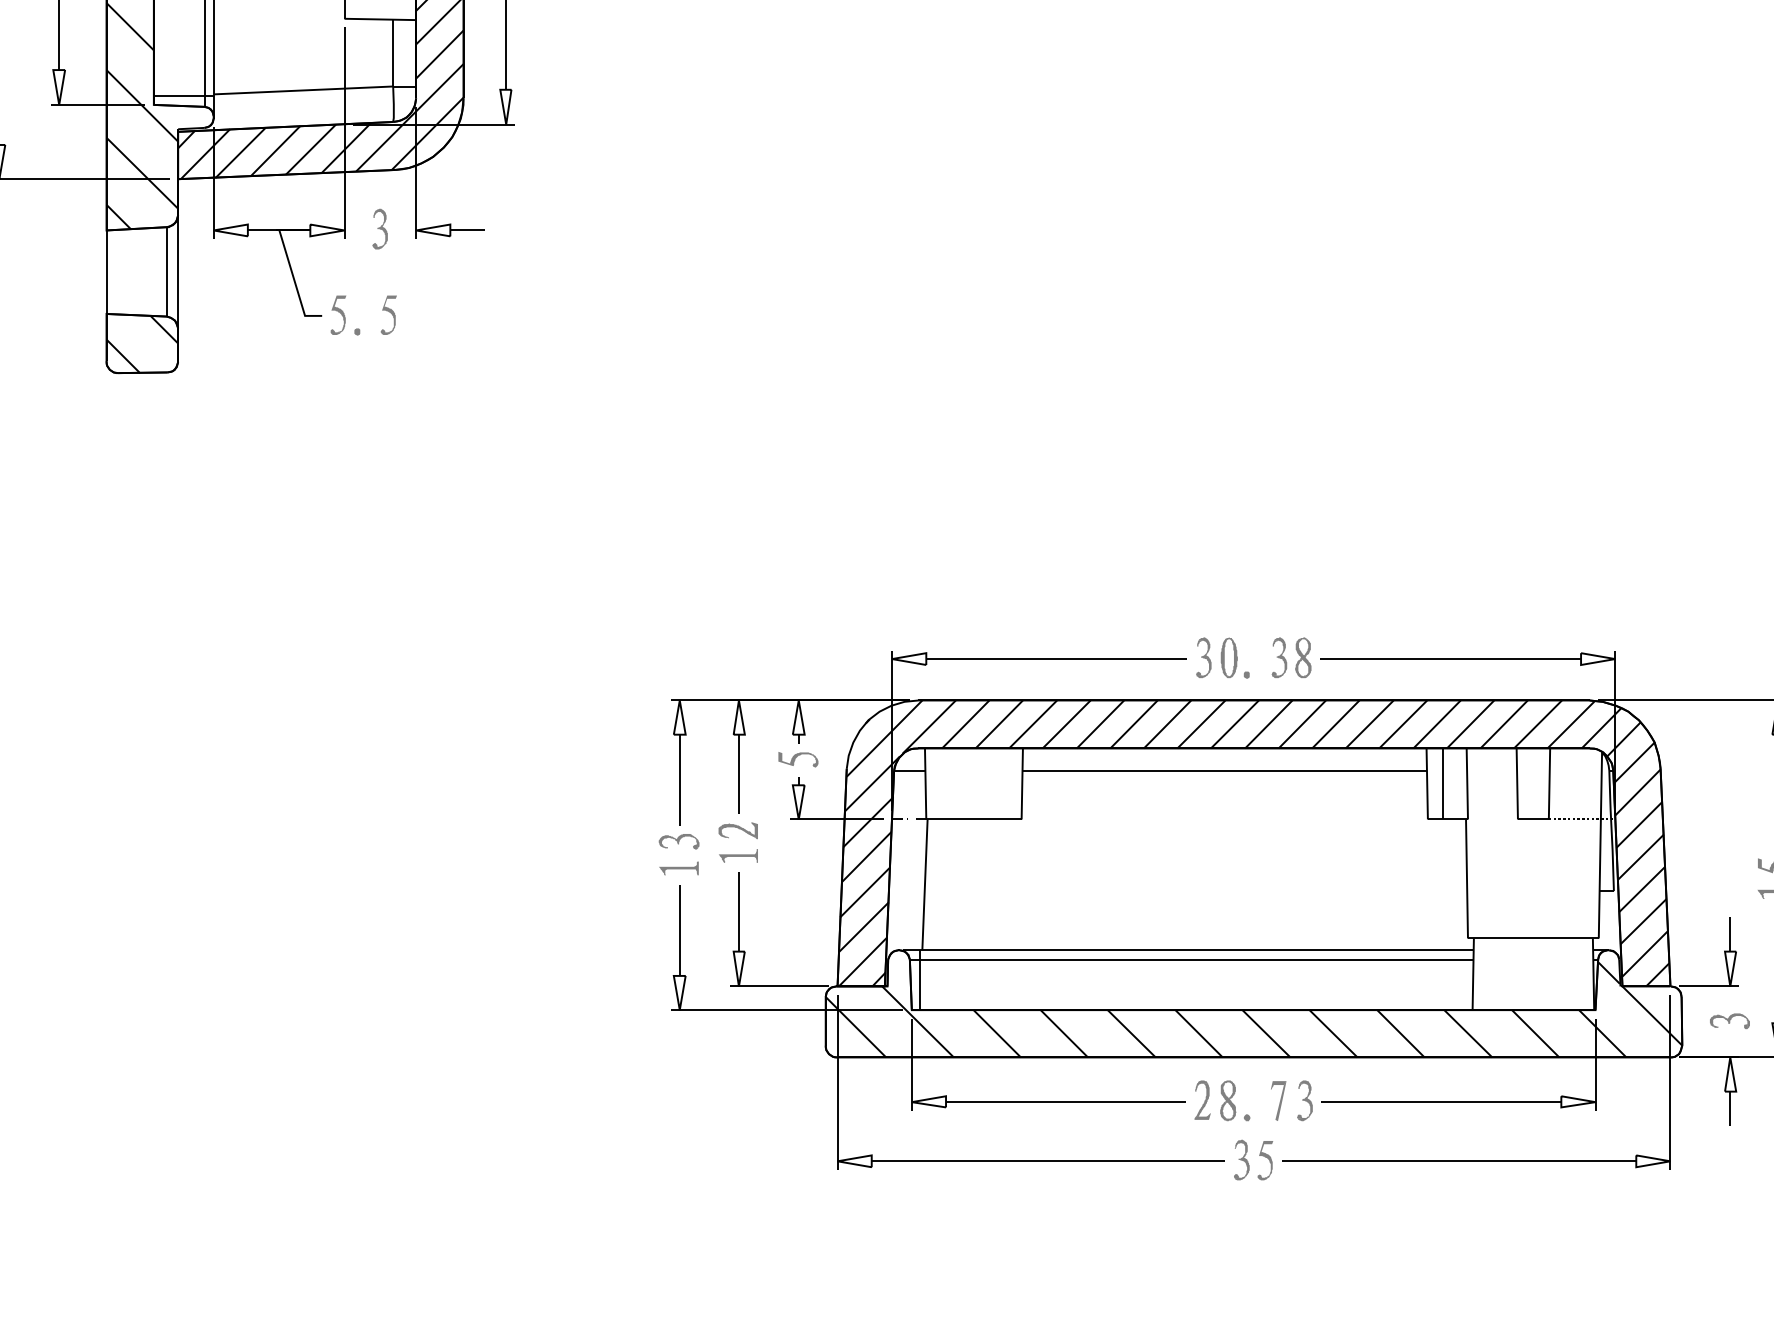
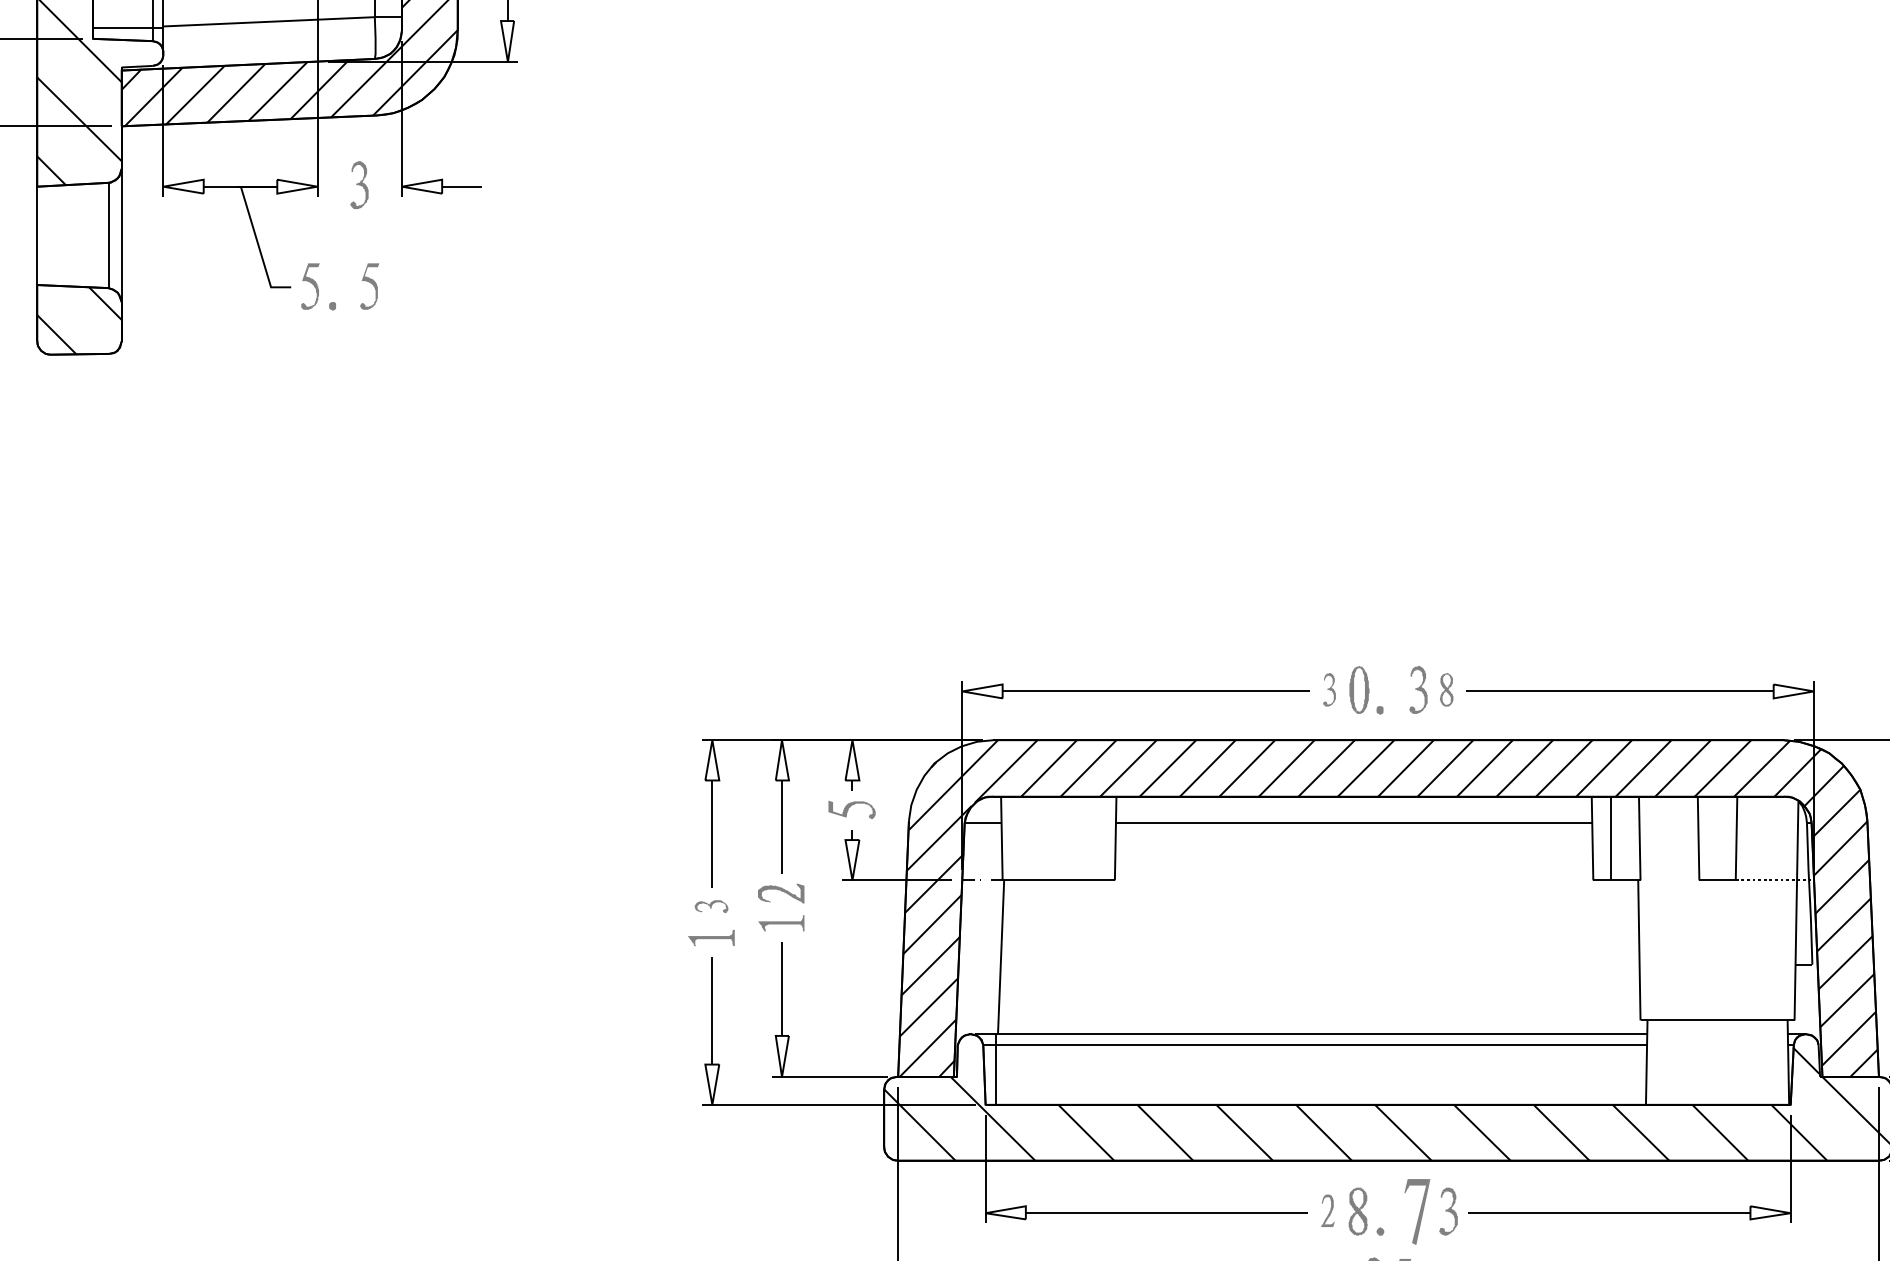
part: (1203, 657) -> (1329, 689), size x0.7
part: (1303, 657) -> (1446, 689), size x0.7
part: (678, 841) -> (710, 906), size x0.7
part: (1202, 1099) -> (1327, 1210), size x0.7
part: (1278, 1100) -> (1417, 1211), size x1.4

